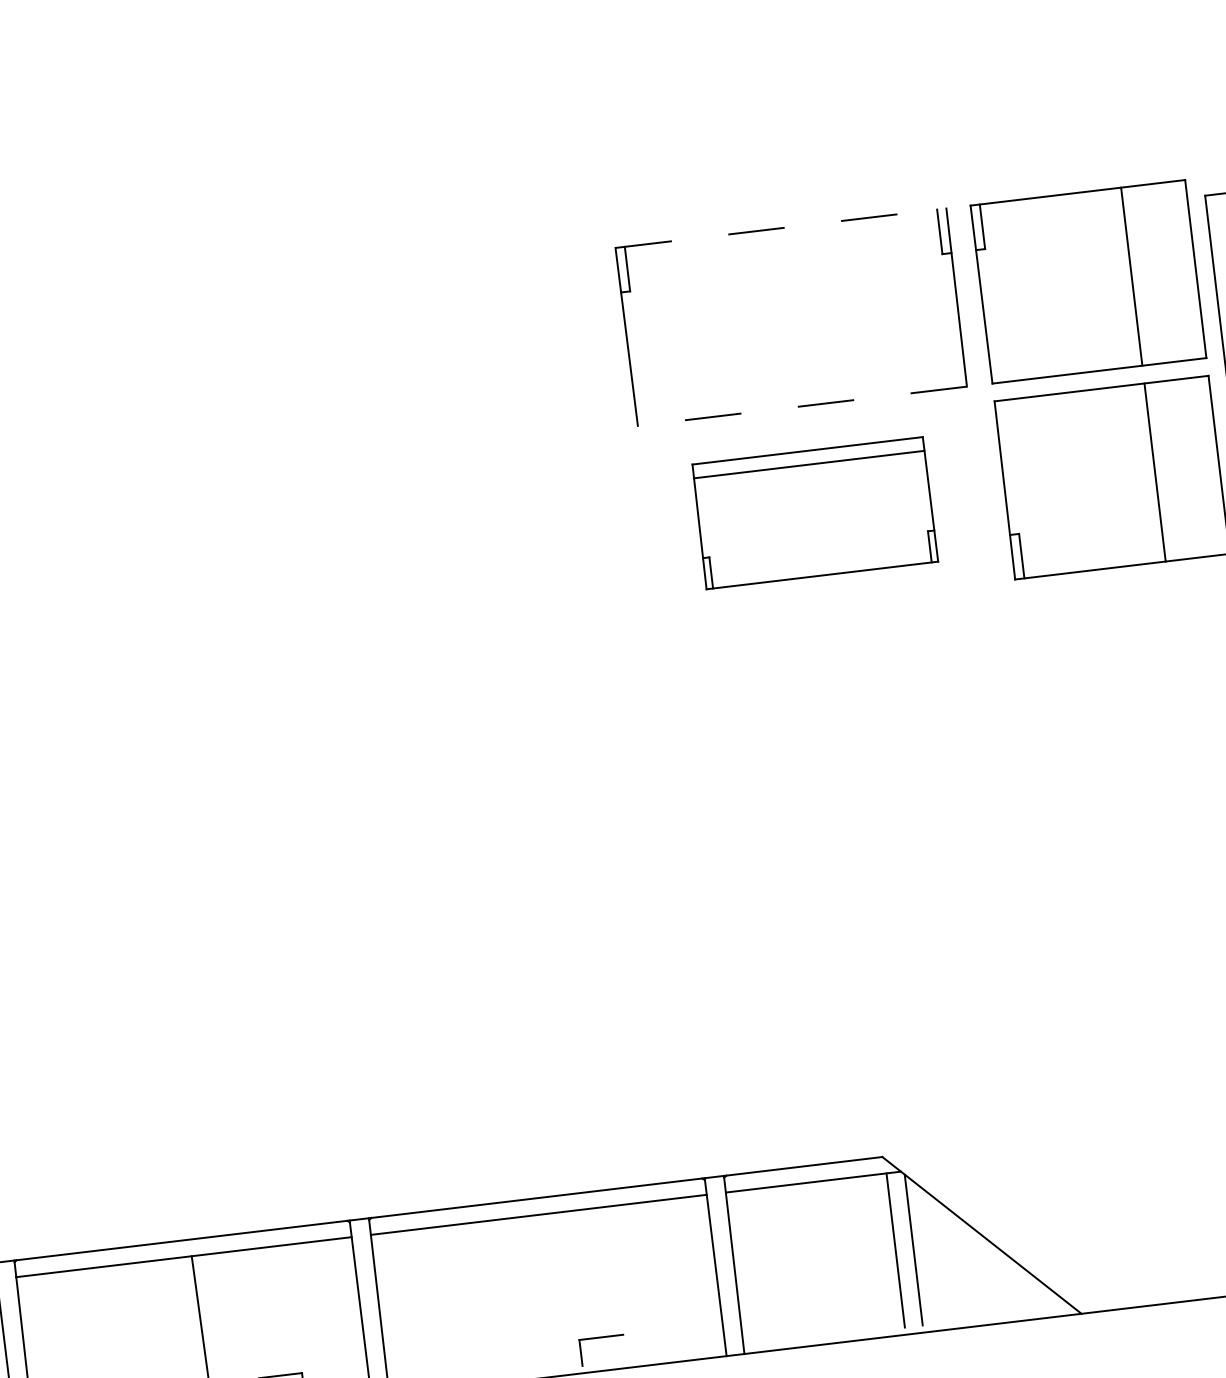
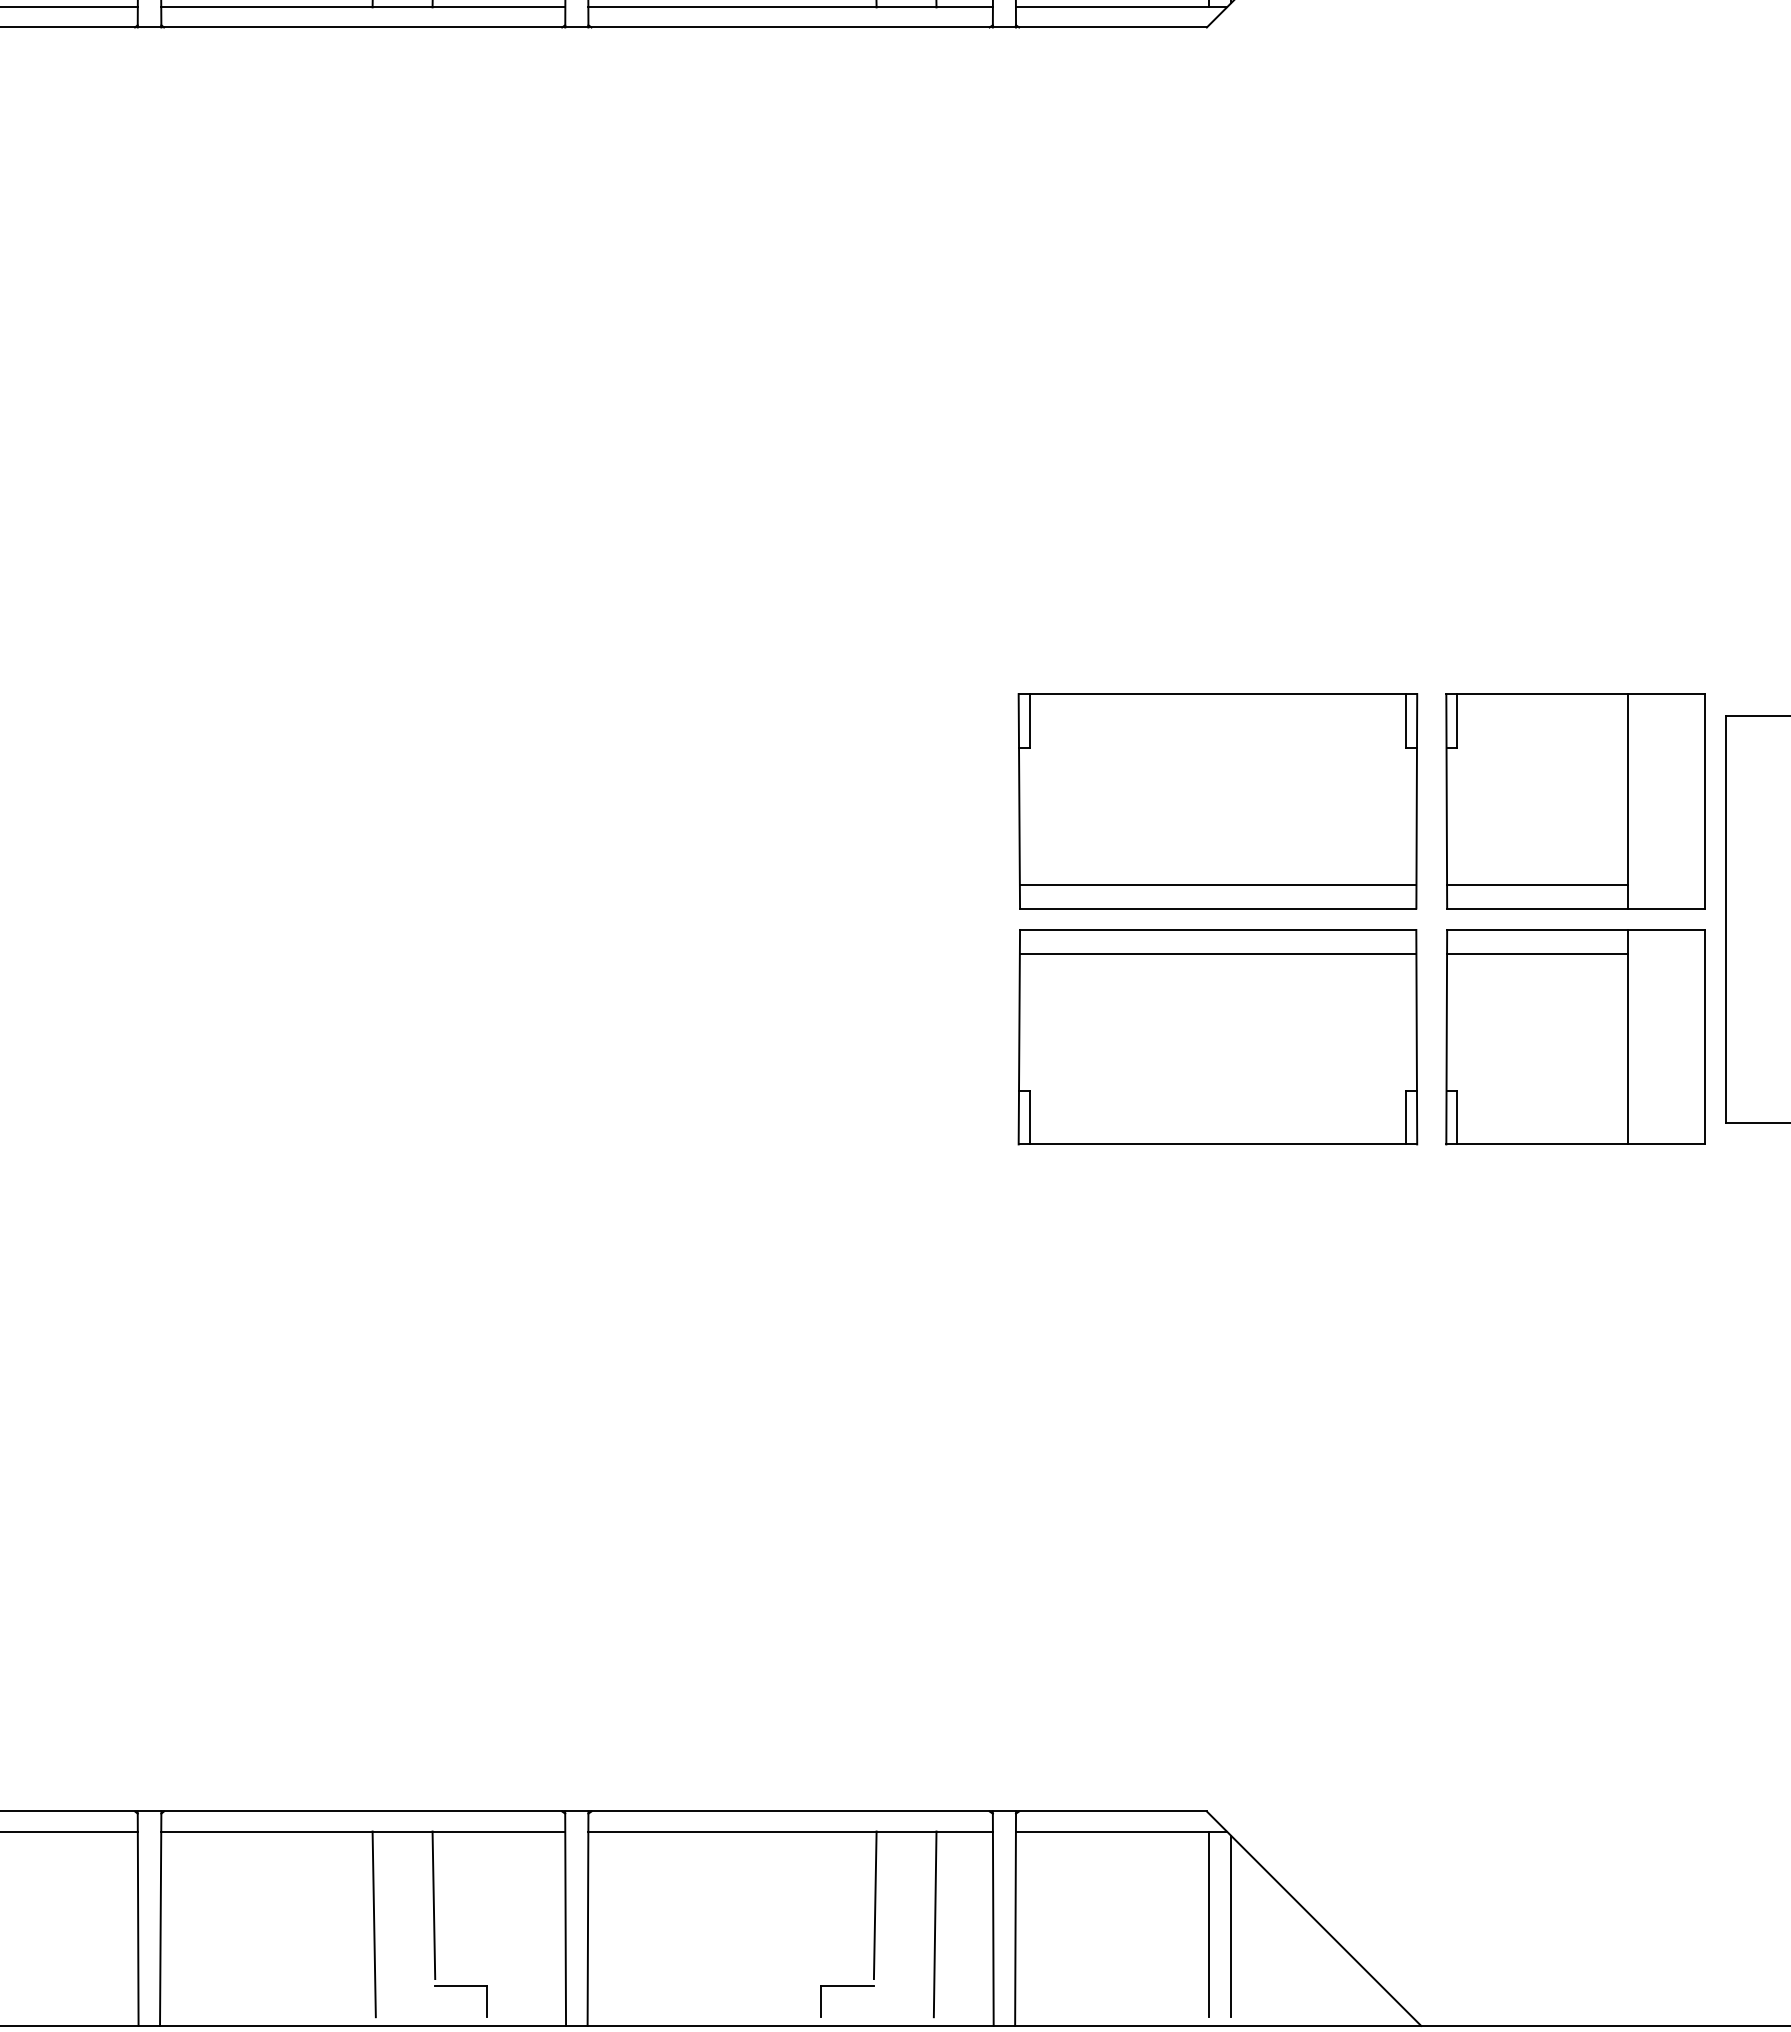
line: (781, 228) -> (1218, 694), dashed -> solid
line: (1065, 355) -> (1537, 885), added
line: (799, 387) -> (1217, 885), added
line: (801, 406) -> (1217, 908), dashed -> solid
line: (1071, 411) -> (1537, 953), added
part: (814, 513) -> (1217, 1037), size x1.43
line: (615, 1267) -> (874, 1905), added
line: (667, 1277) -> (934, 1924), added
line: (249, 1311) -> (433, 1905), added

